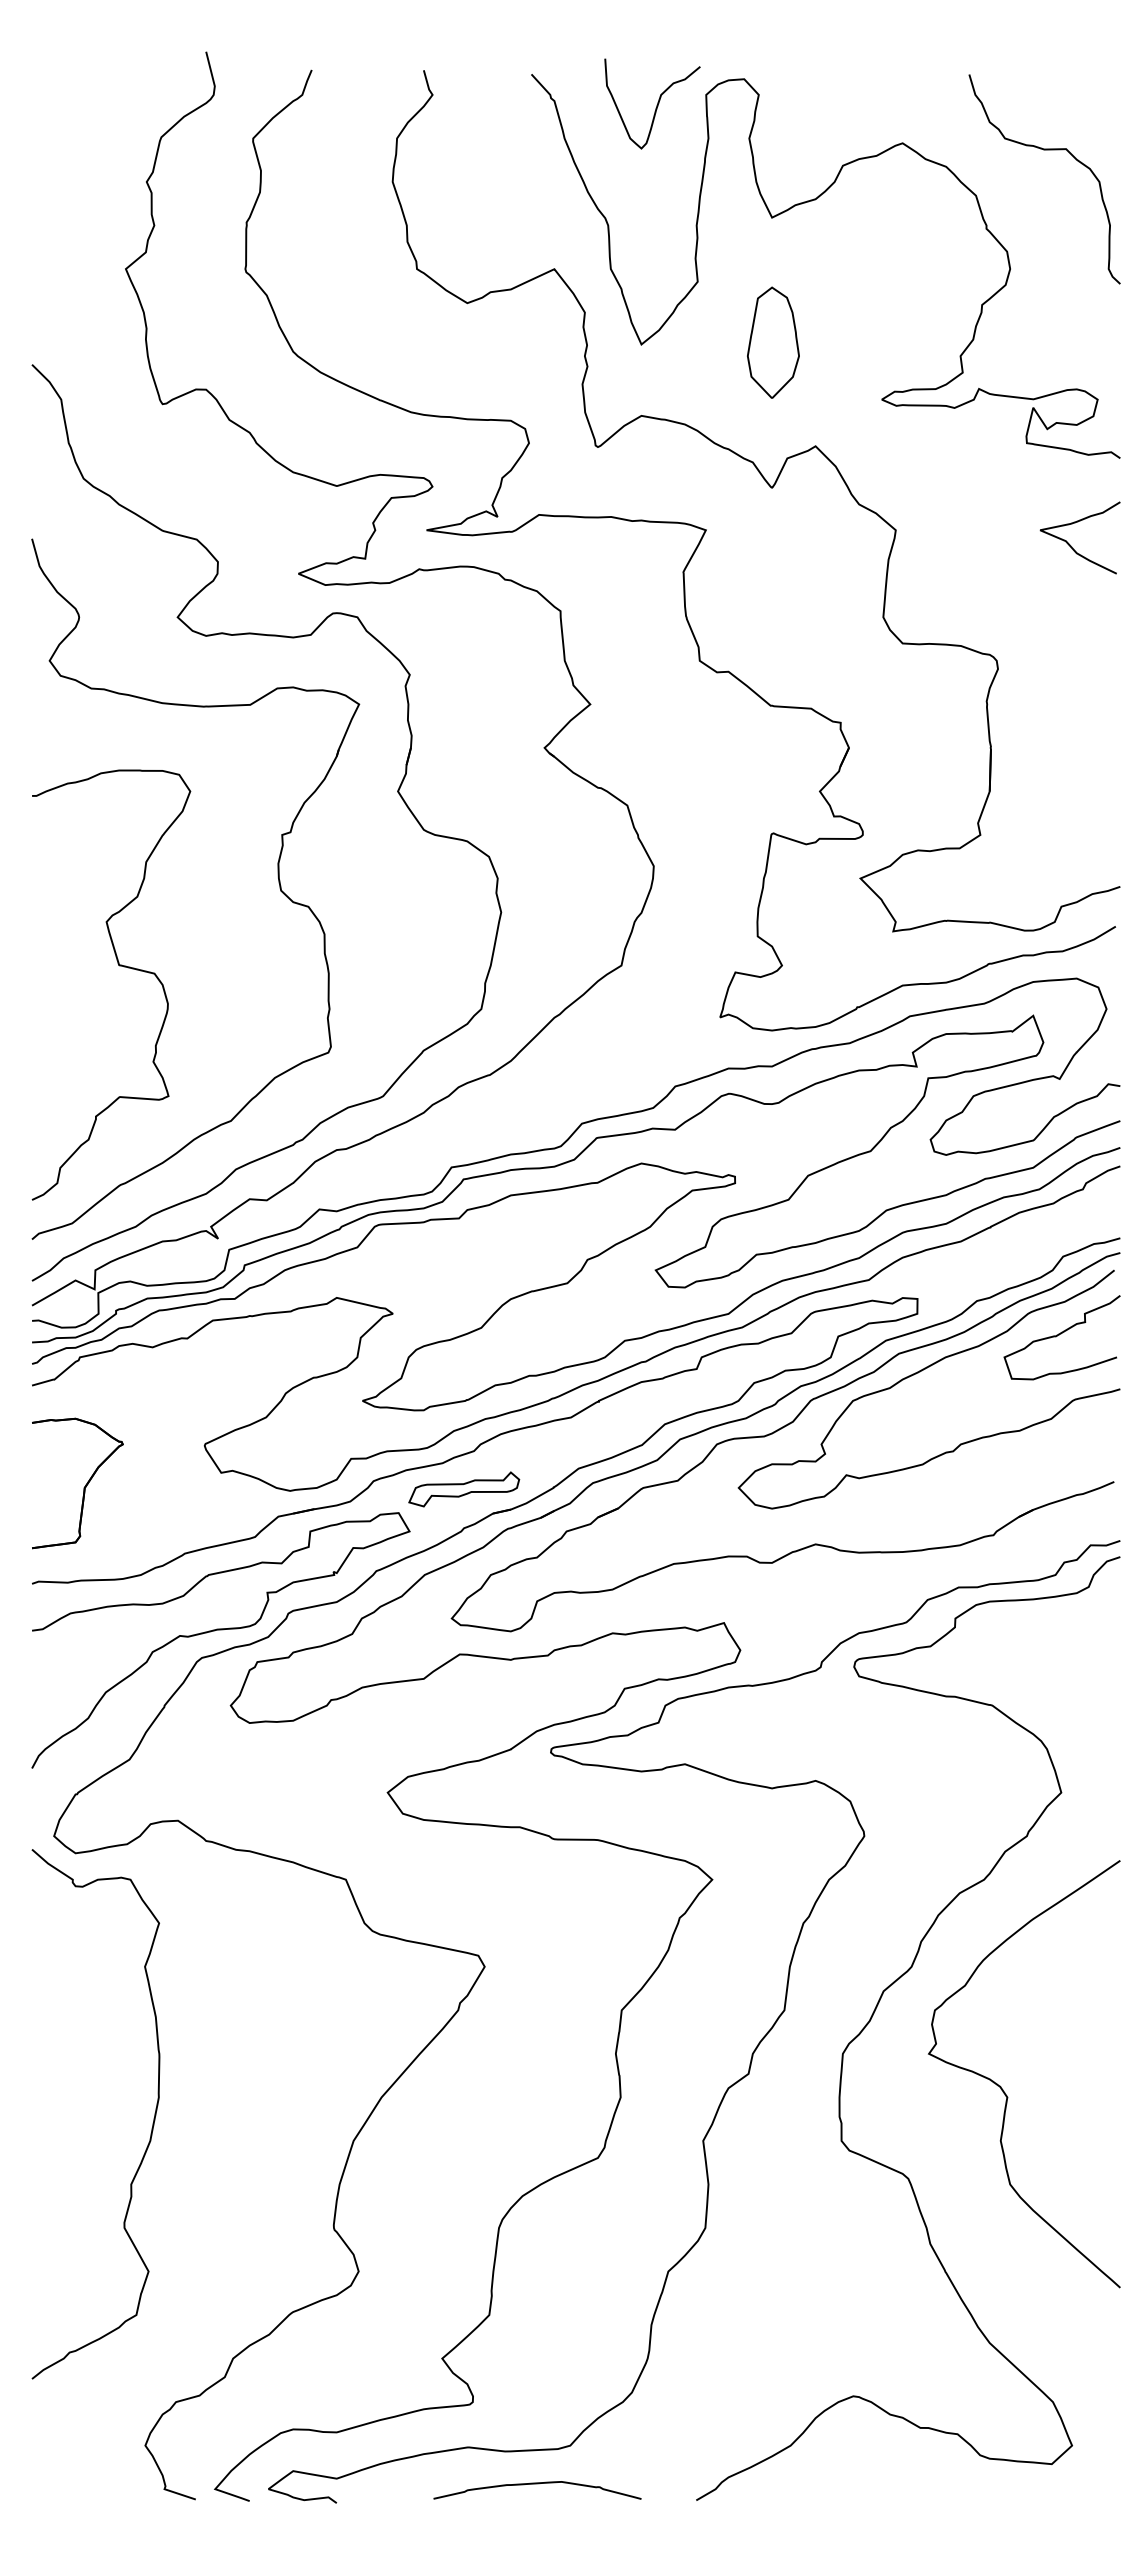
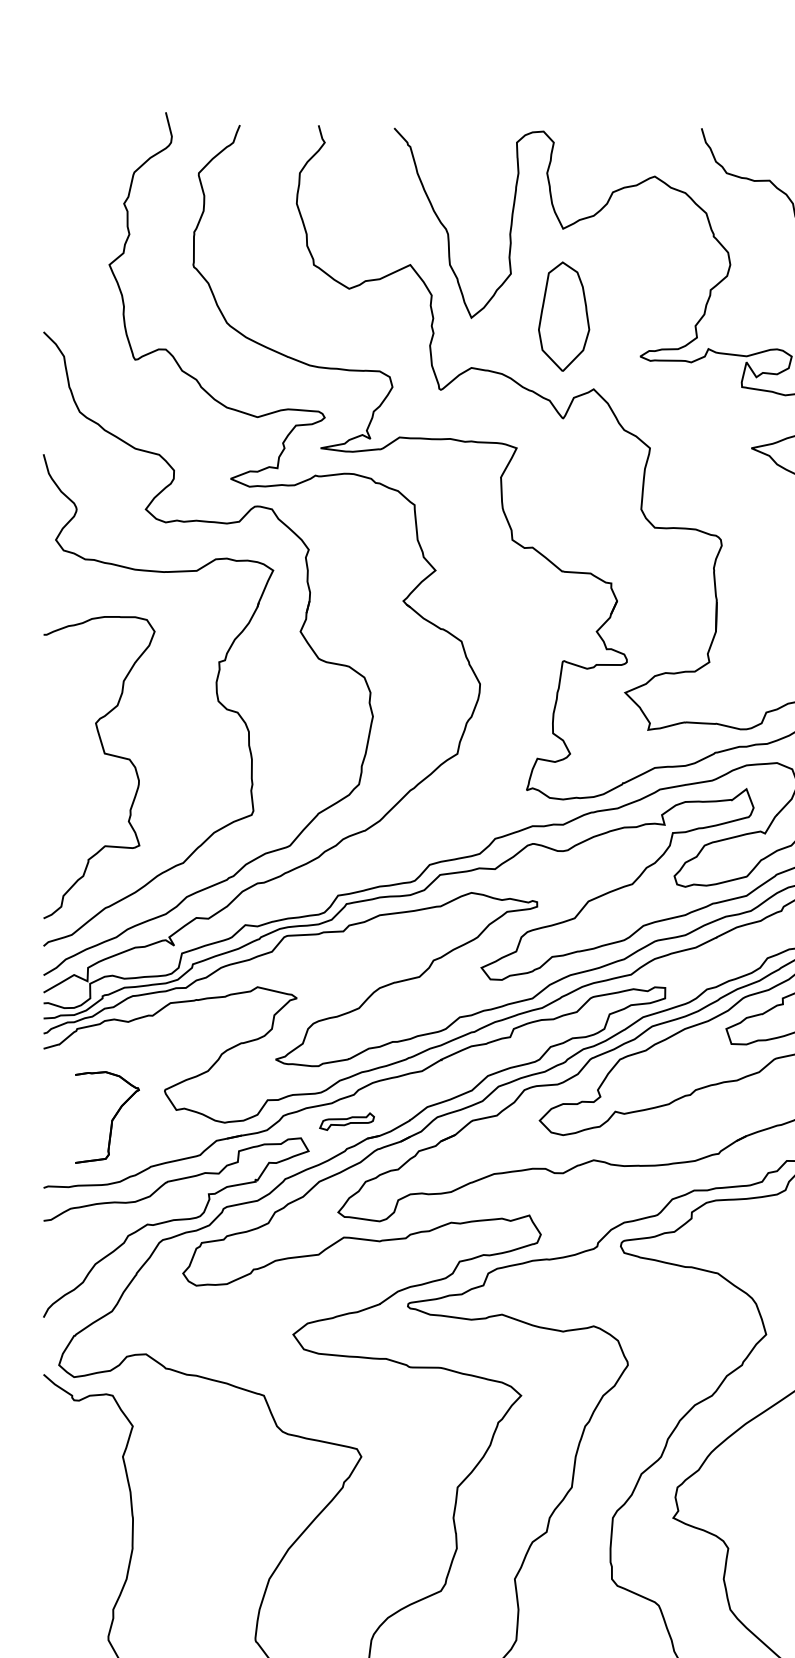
curve: (656, 105) -> (482, 150), removed
part: (773, 342) -> (564, 316), size x1.4
part: (83, 1487) -> (111, 1120), moved
part: (464, 1489) -> (347, 1121), size x0.7

